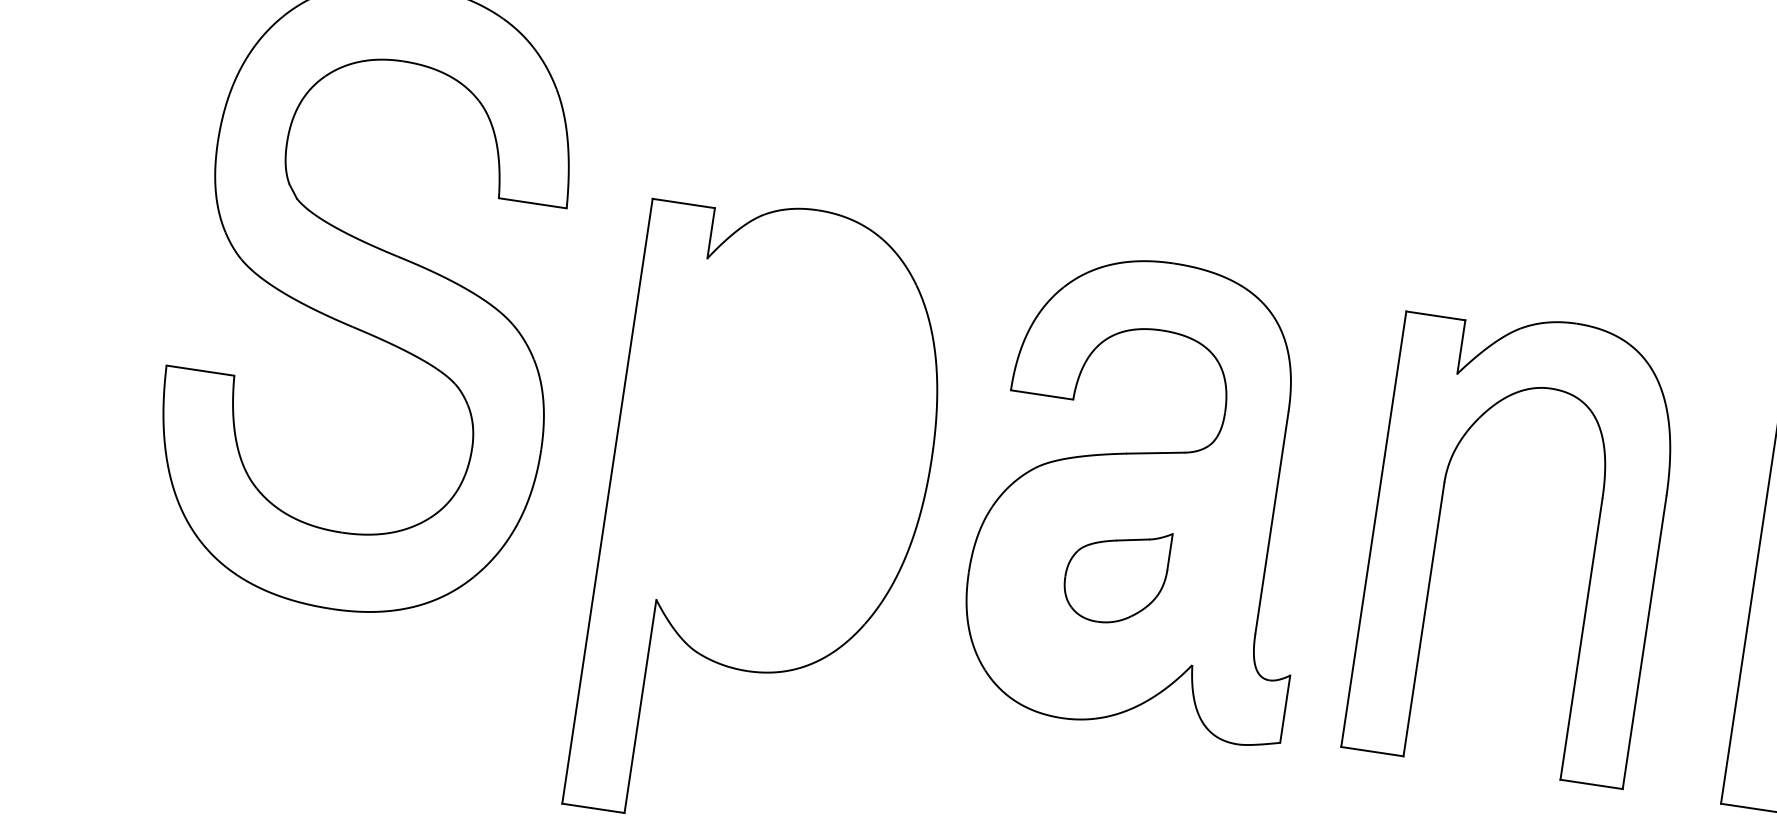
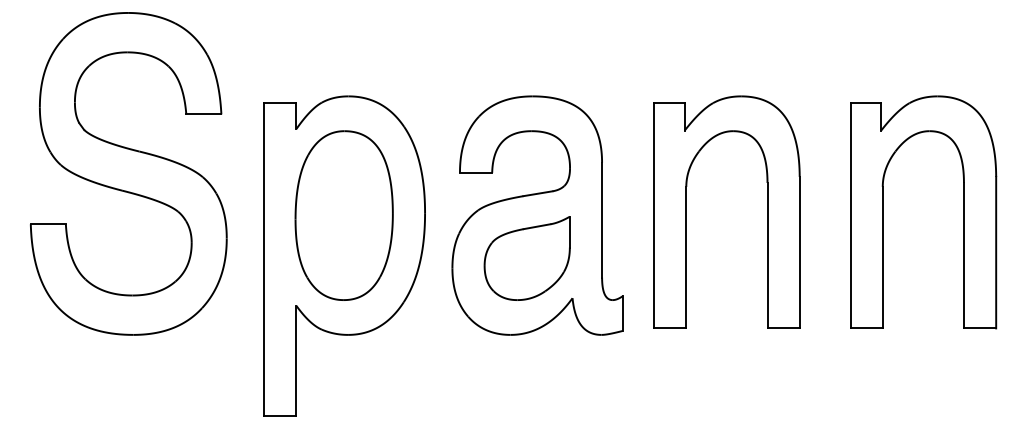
part: (773, 439) -> (343, 215), added
part: (1114, 575) -> (526, 258), size x1.67

